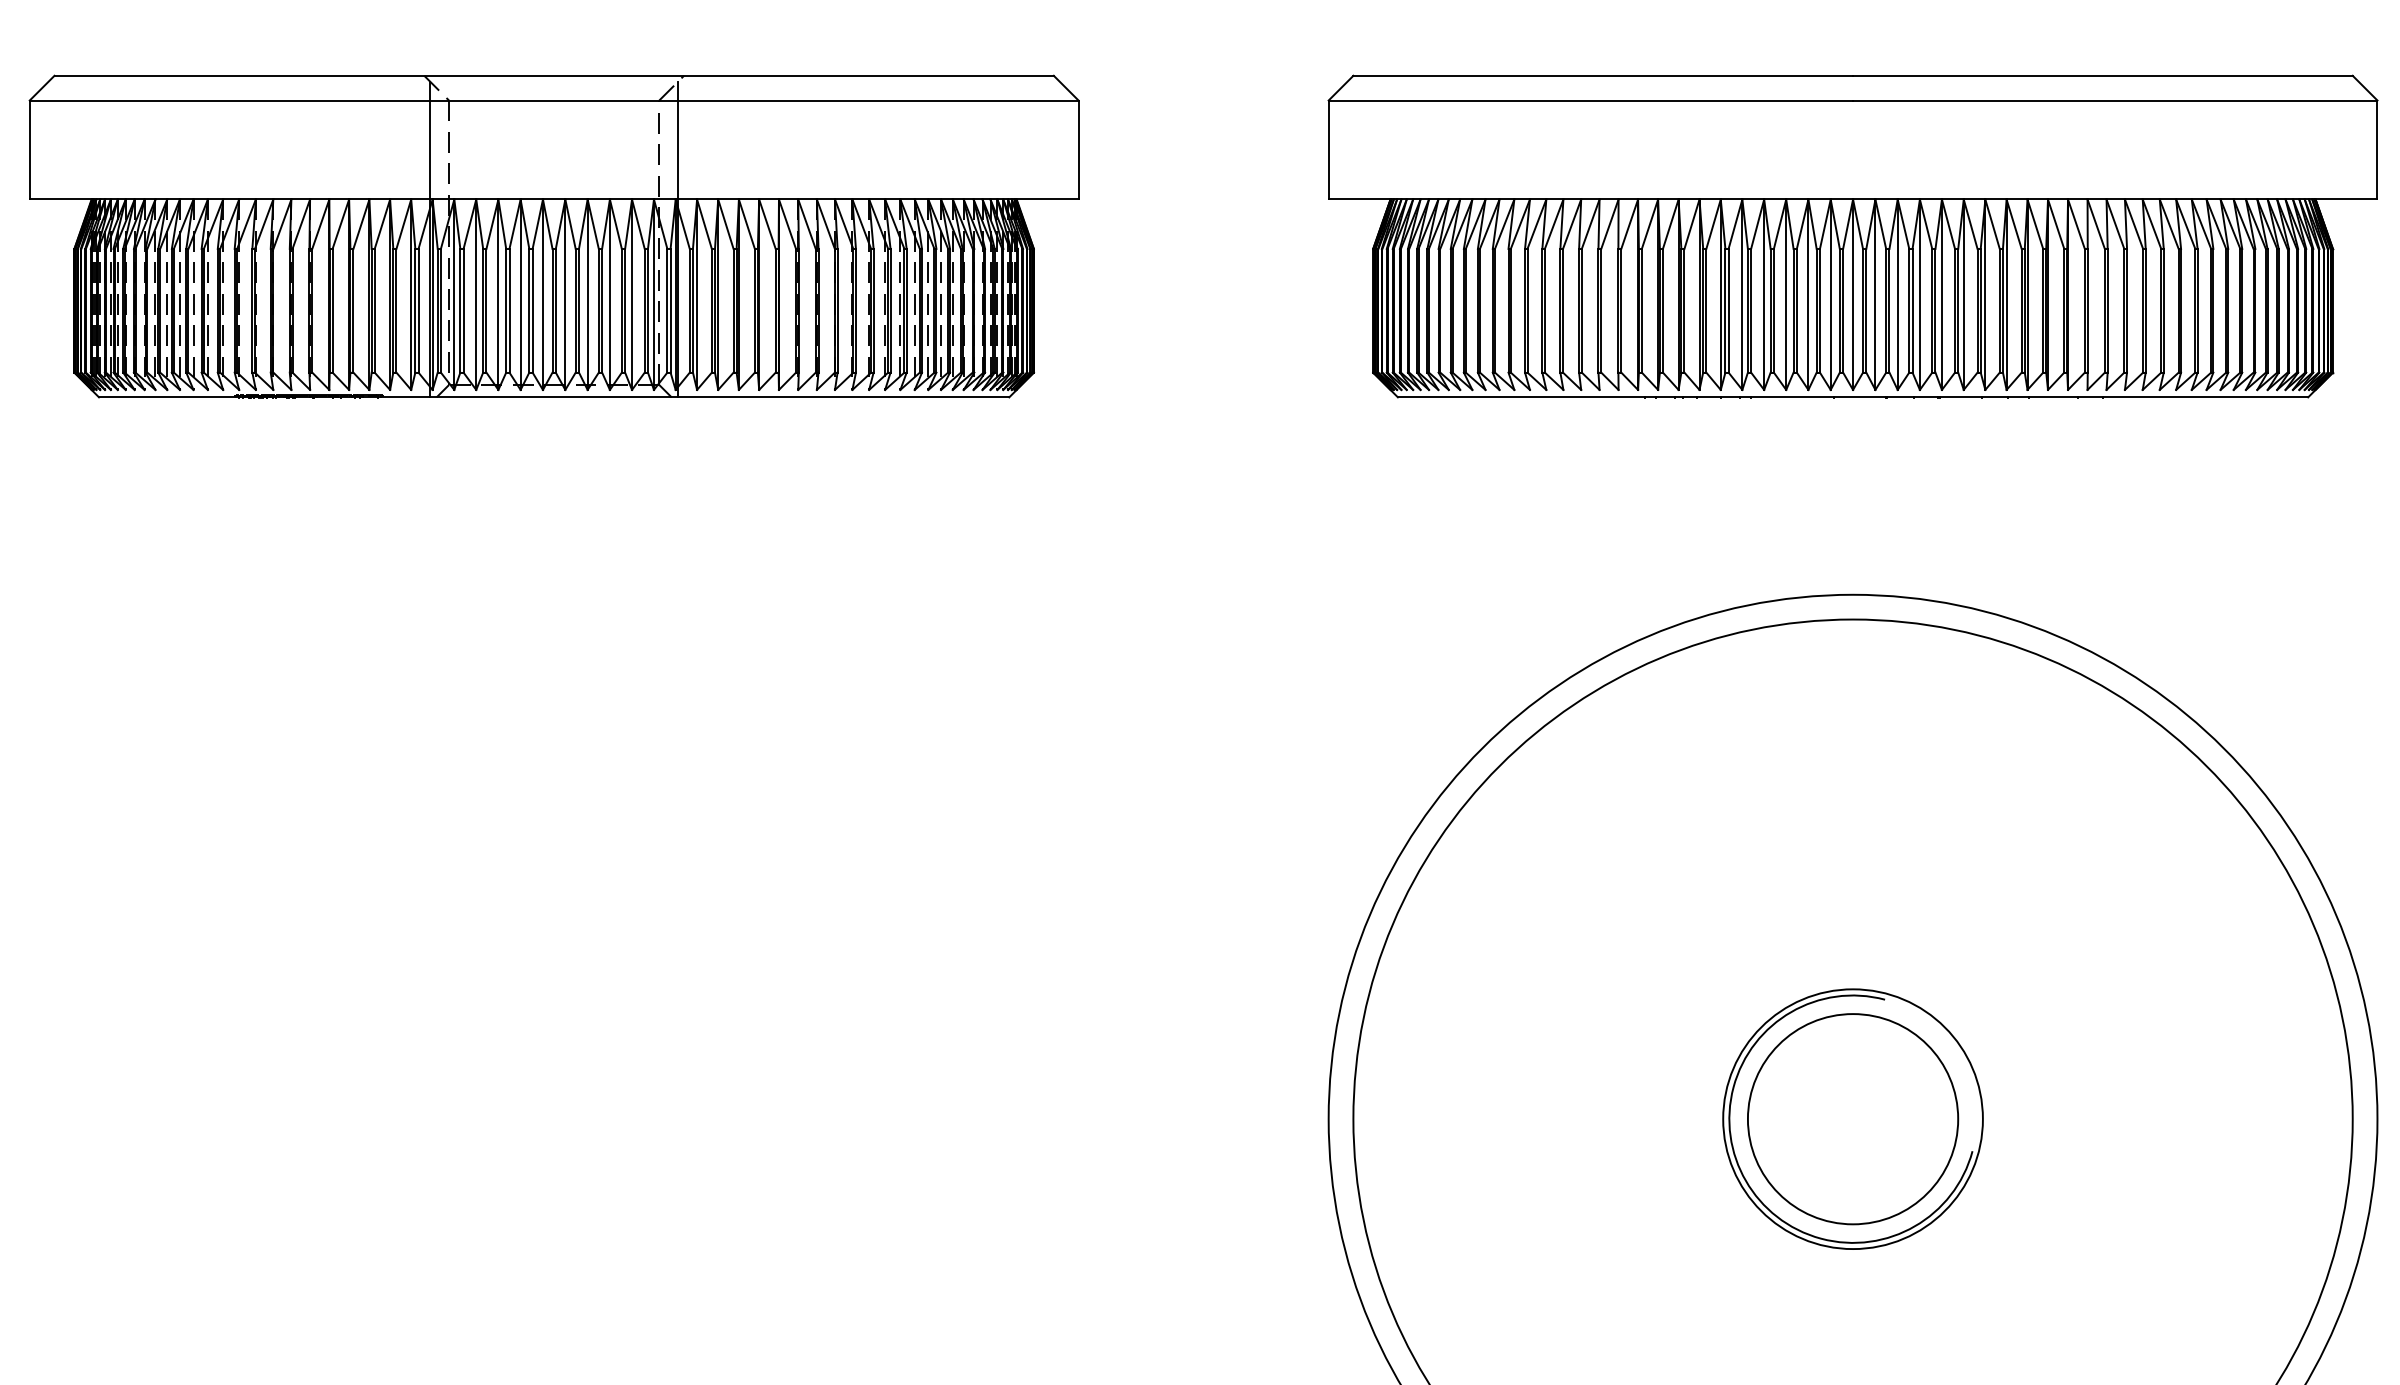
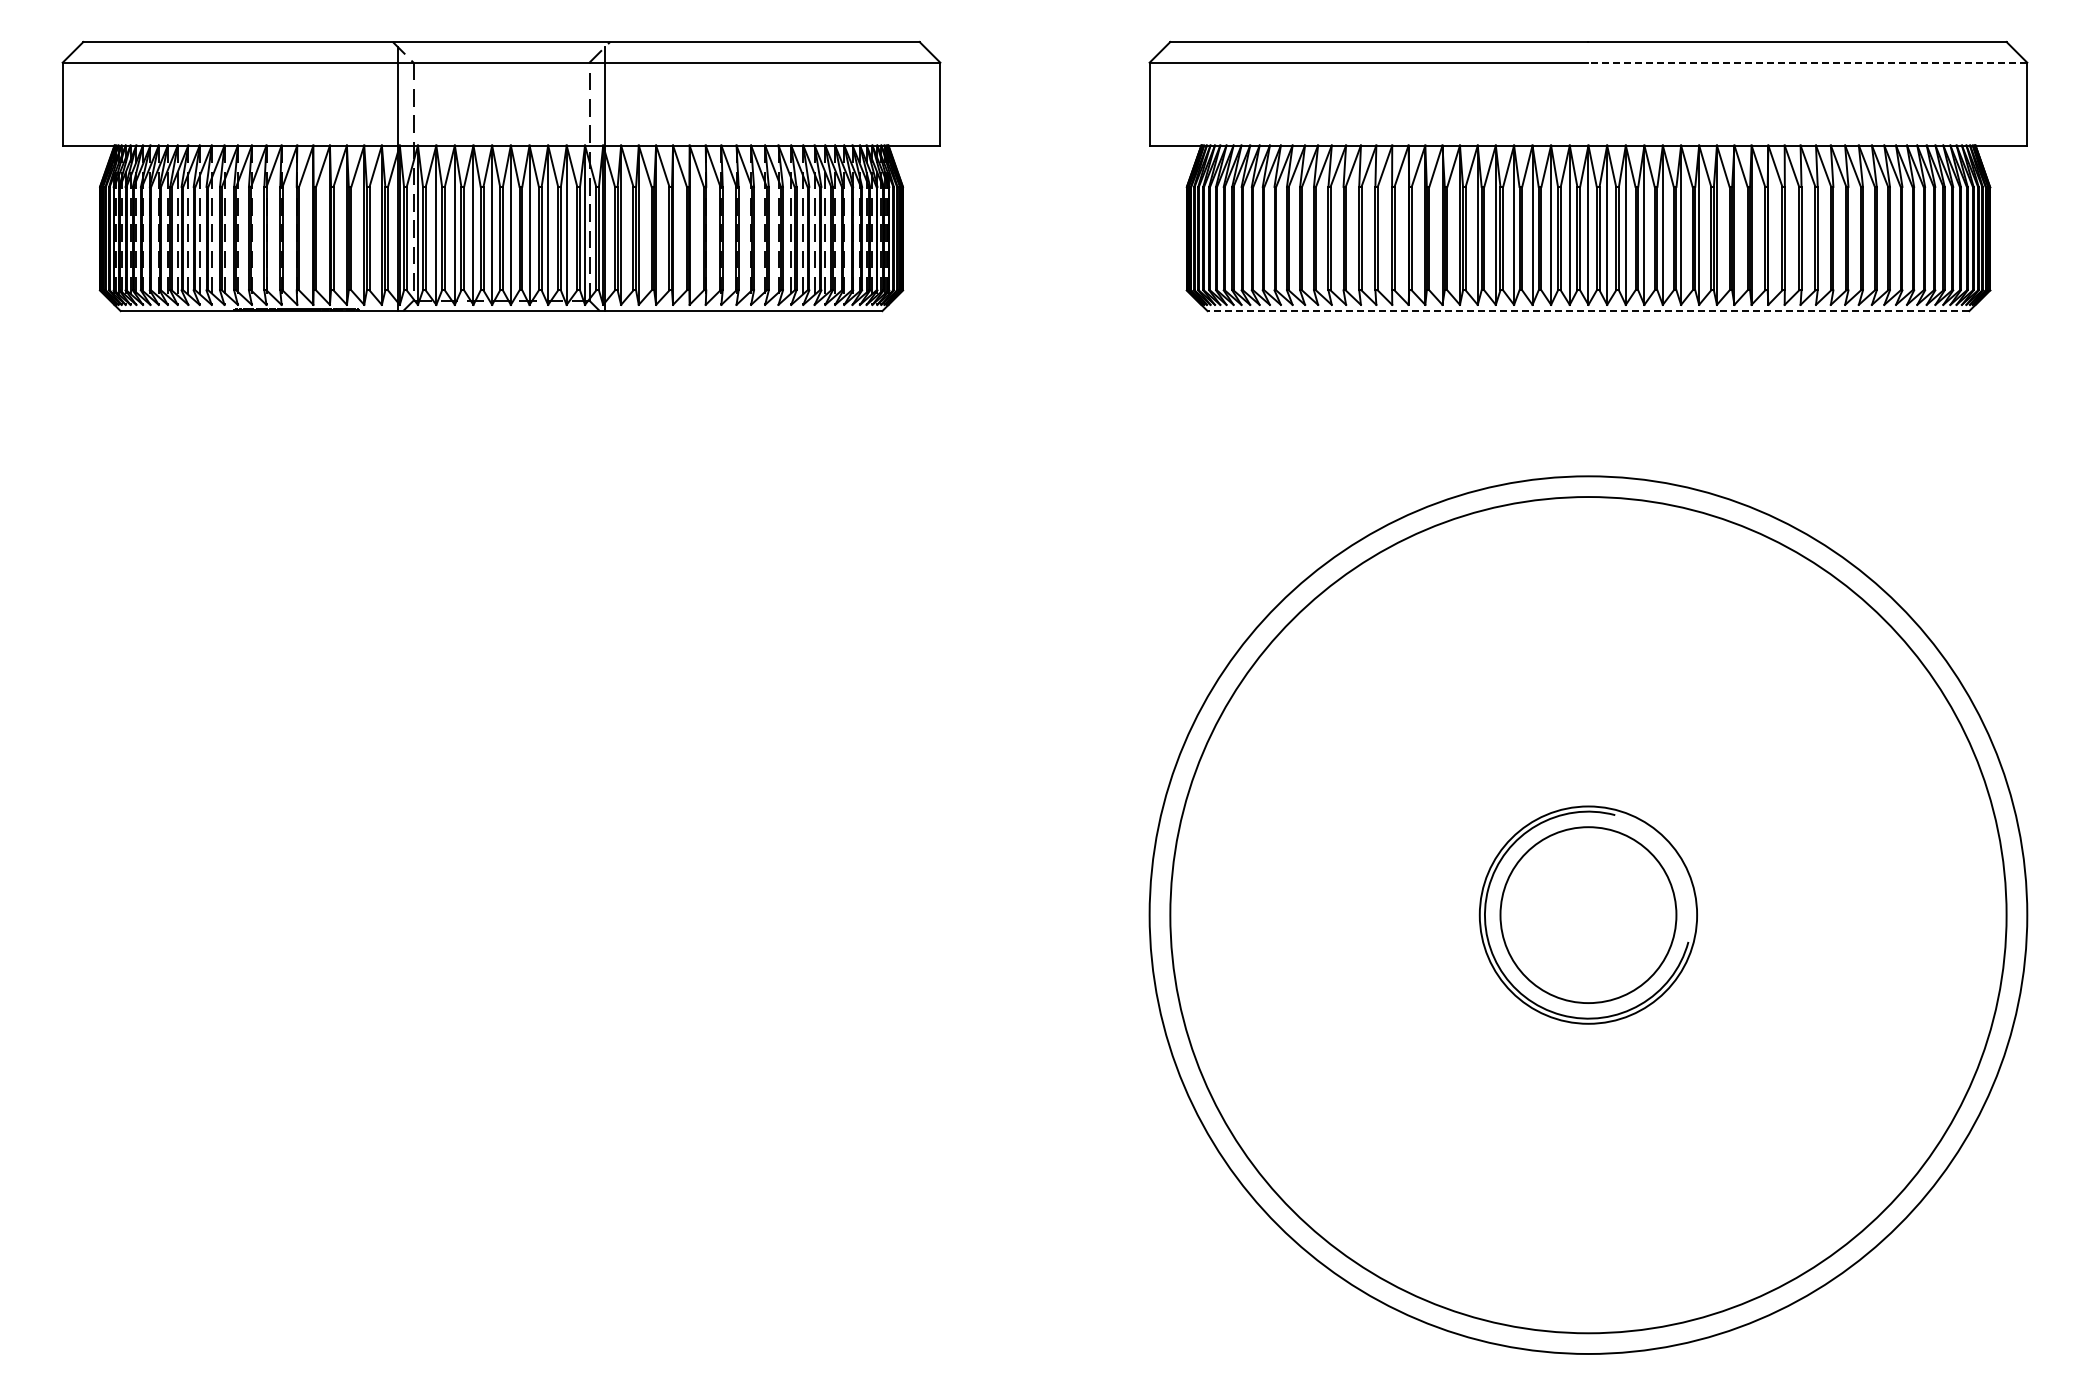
line: (2114, 100) -> (1807, 62), solid -> dashed
line: (1853, 397) -> (1588, 311), solid -> dashed

